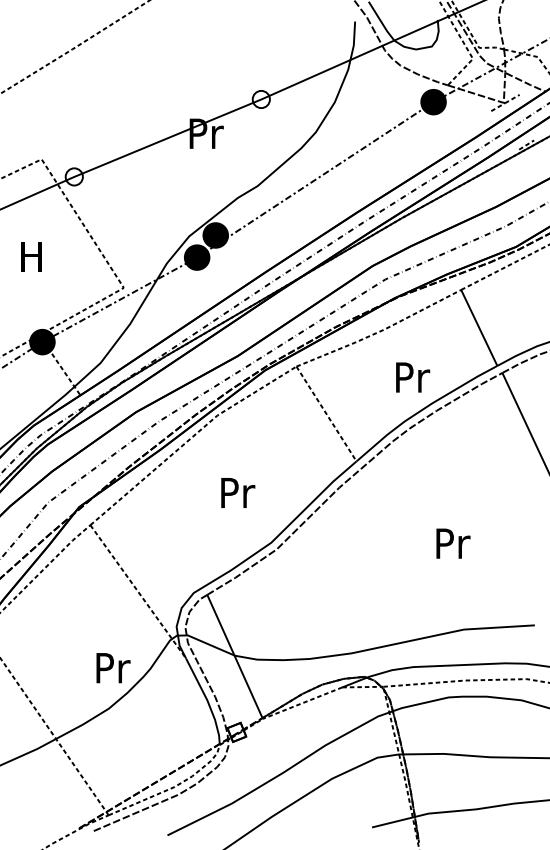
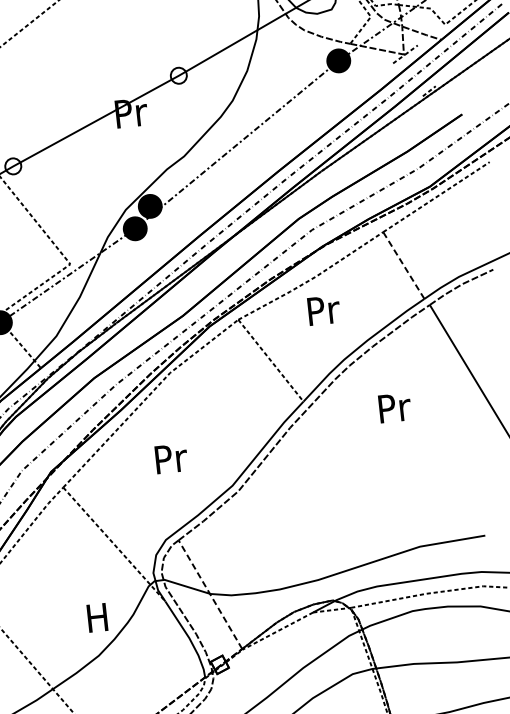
line: (479, 327) -> (404, 265), solid -> dashed
text: (413, 377) -> (324, 310), moved
text: (238, 492) -> (171, 458), moved
text: (453, 543) -> (395, 407), moved
line: (234, 656) -> (210, 594), solid -> dashed
text: (113, 668) -> (99, 618), Pr -> H

